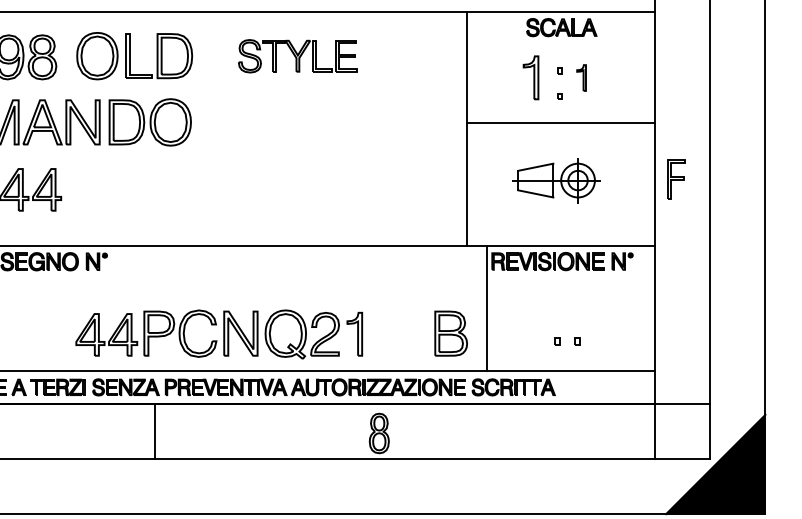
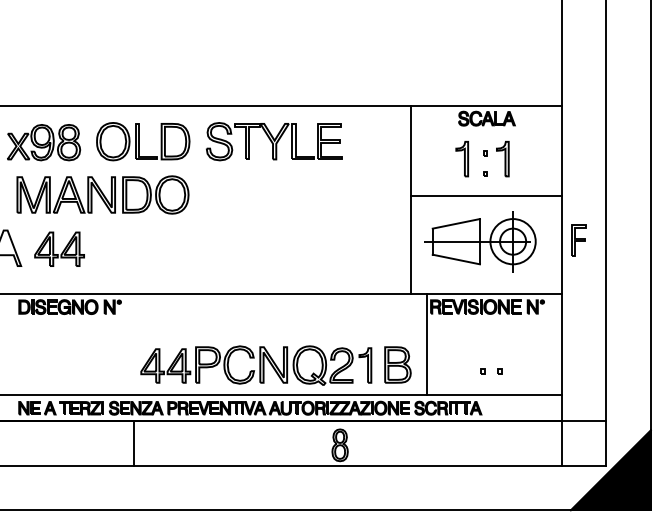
part: (297, 55) -> (274, 141), size x1.43
part: (581, 78) -> (502, 159), size x1.67
part: (553, 180) -> (480, 241), size x1.67
part: (219, 334) -> (256, 365), moved
line: (154, 431) -> (134, 443), moved

